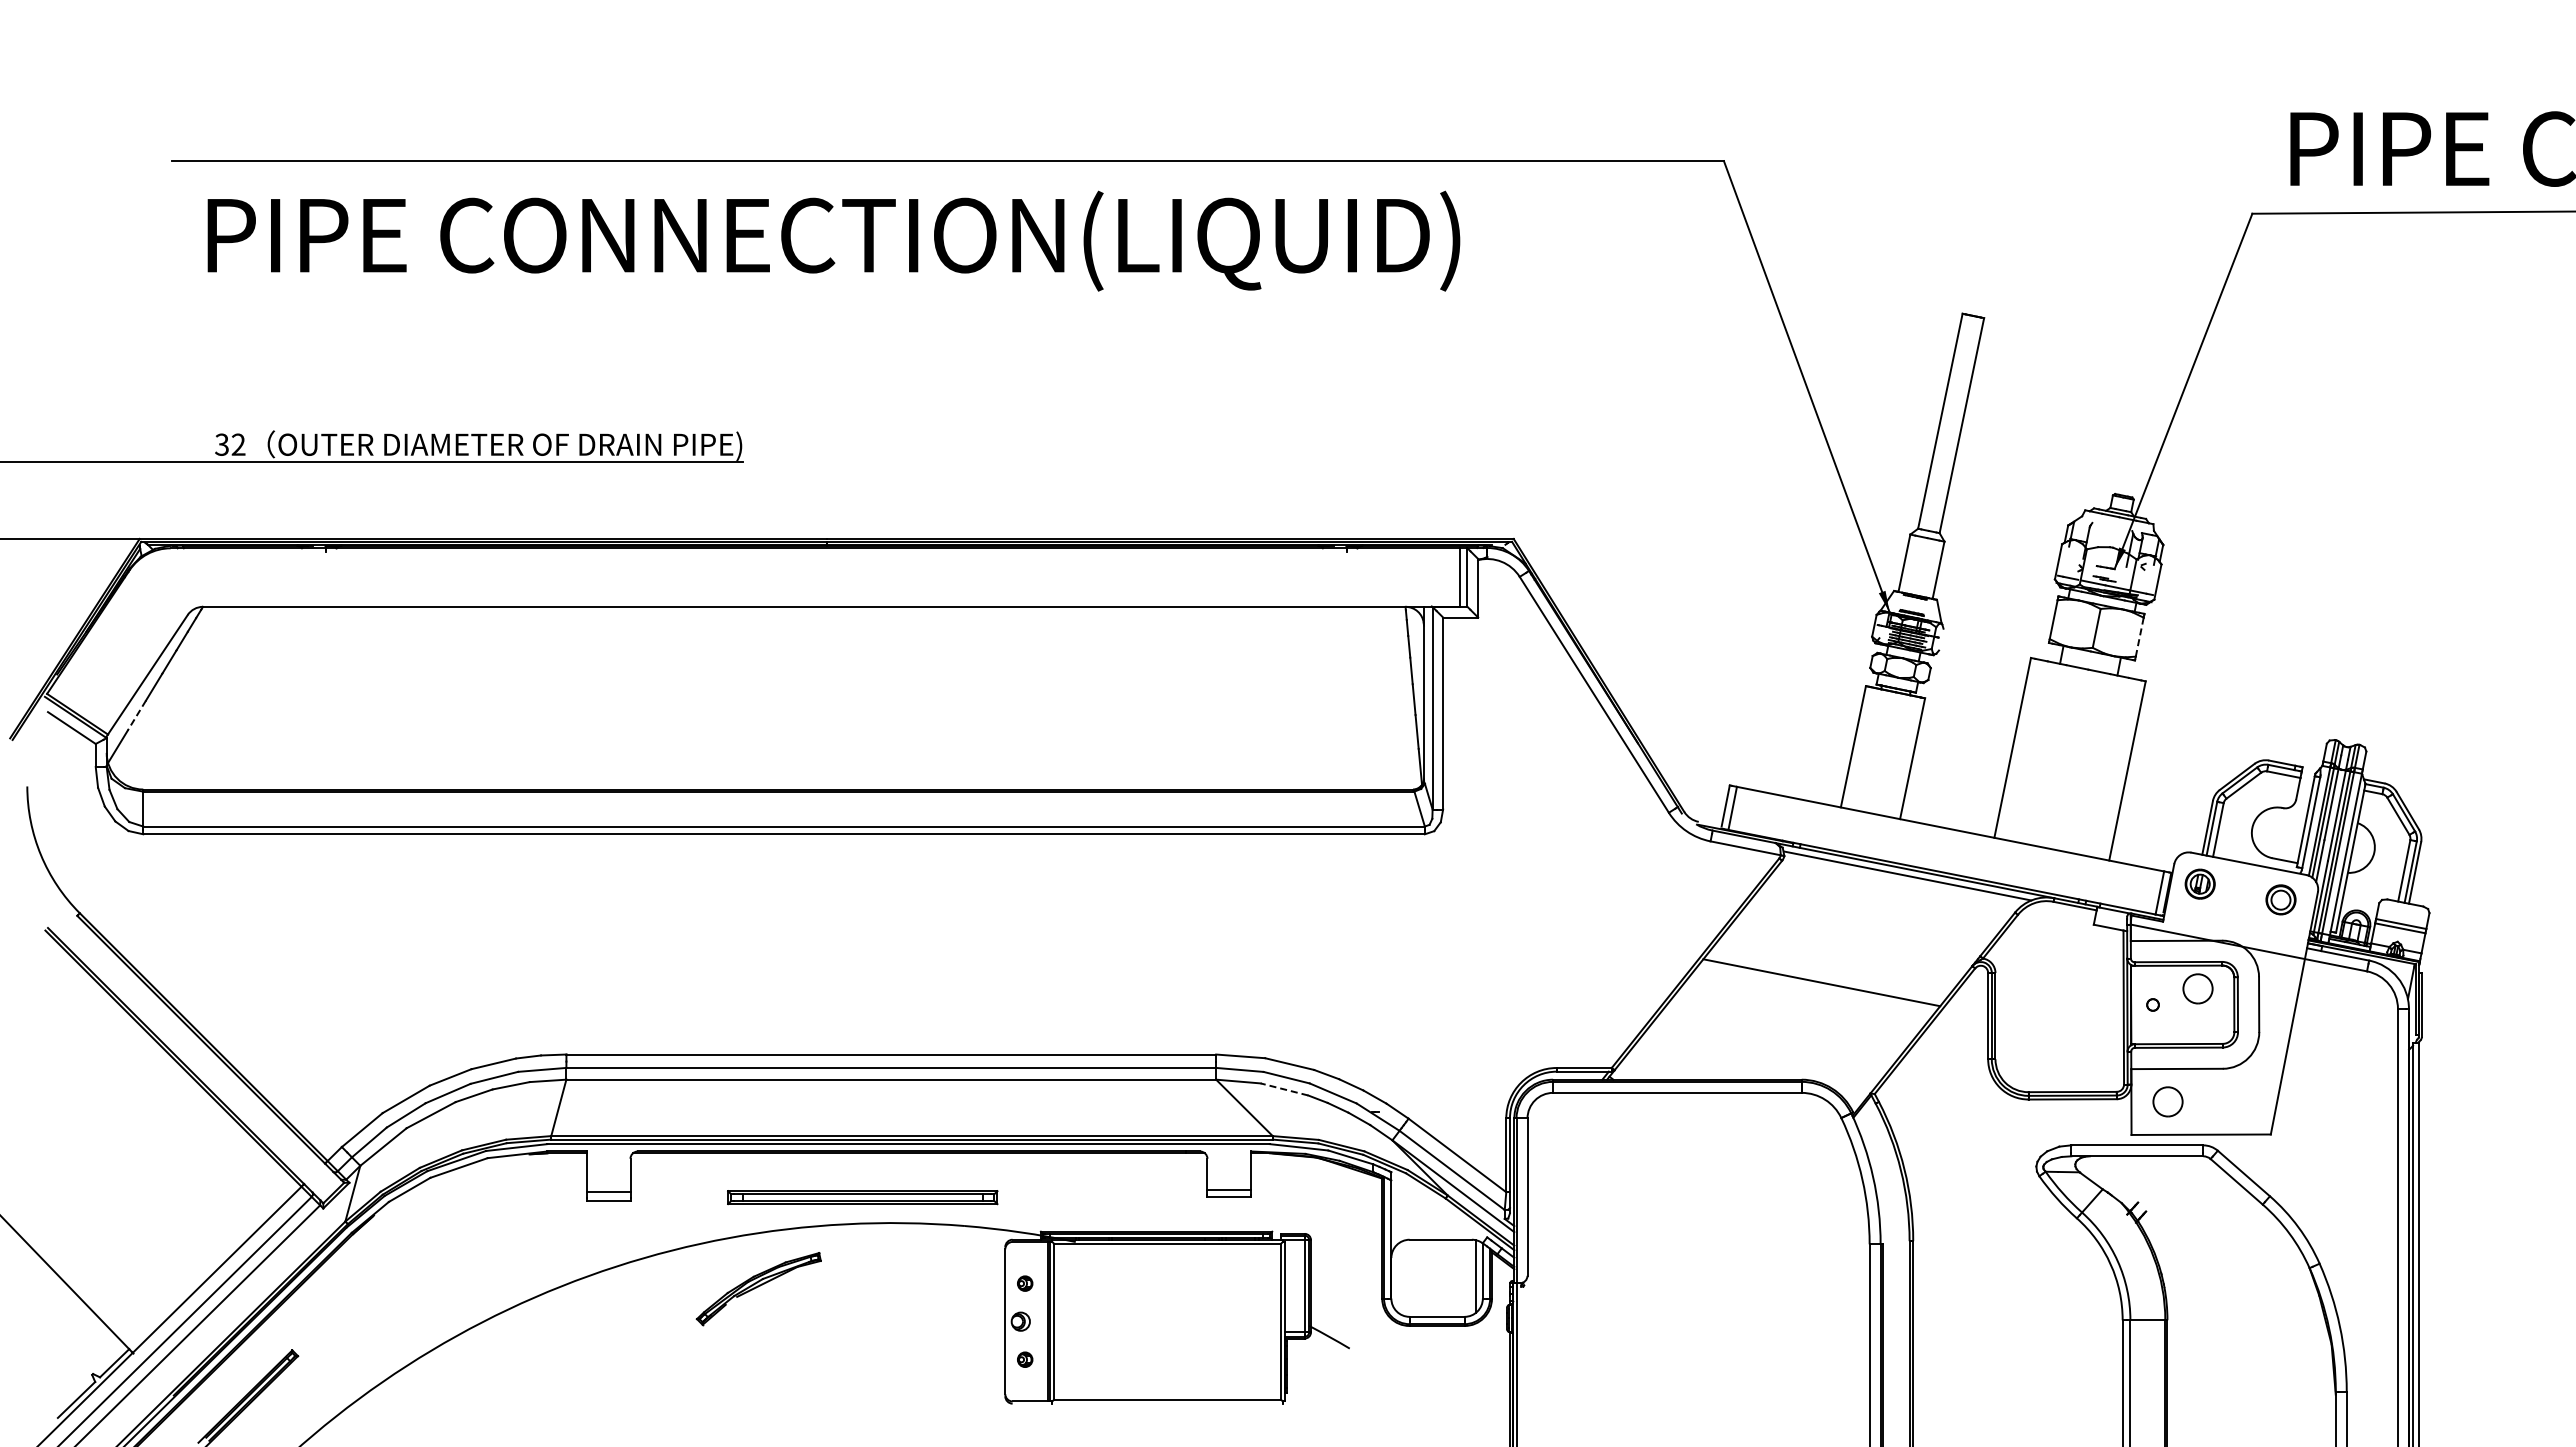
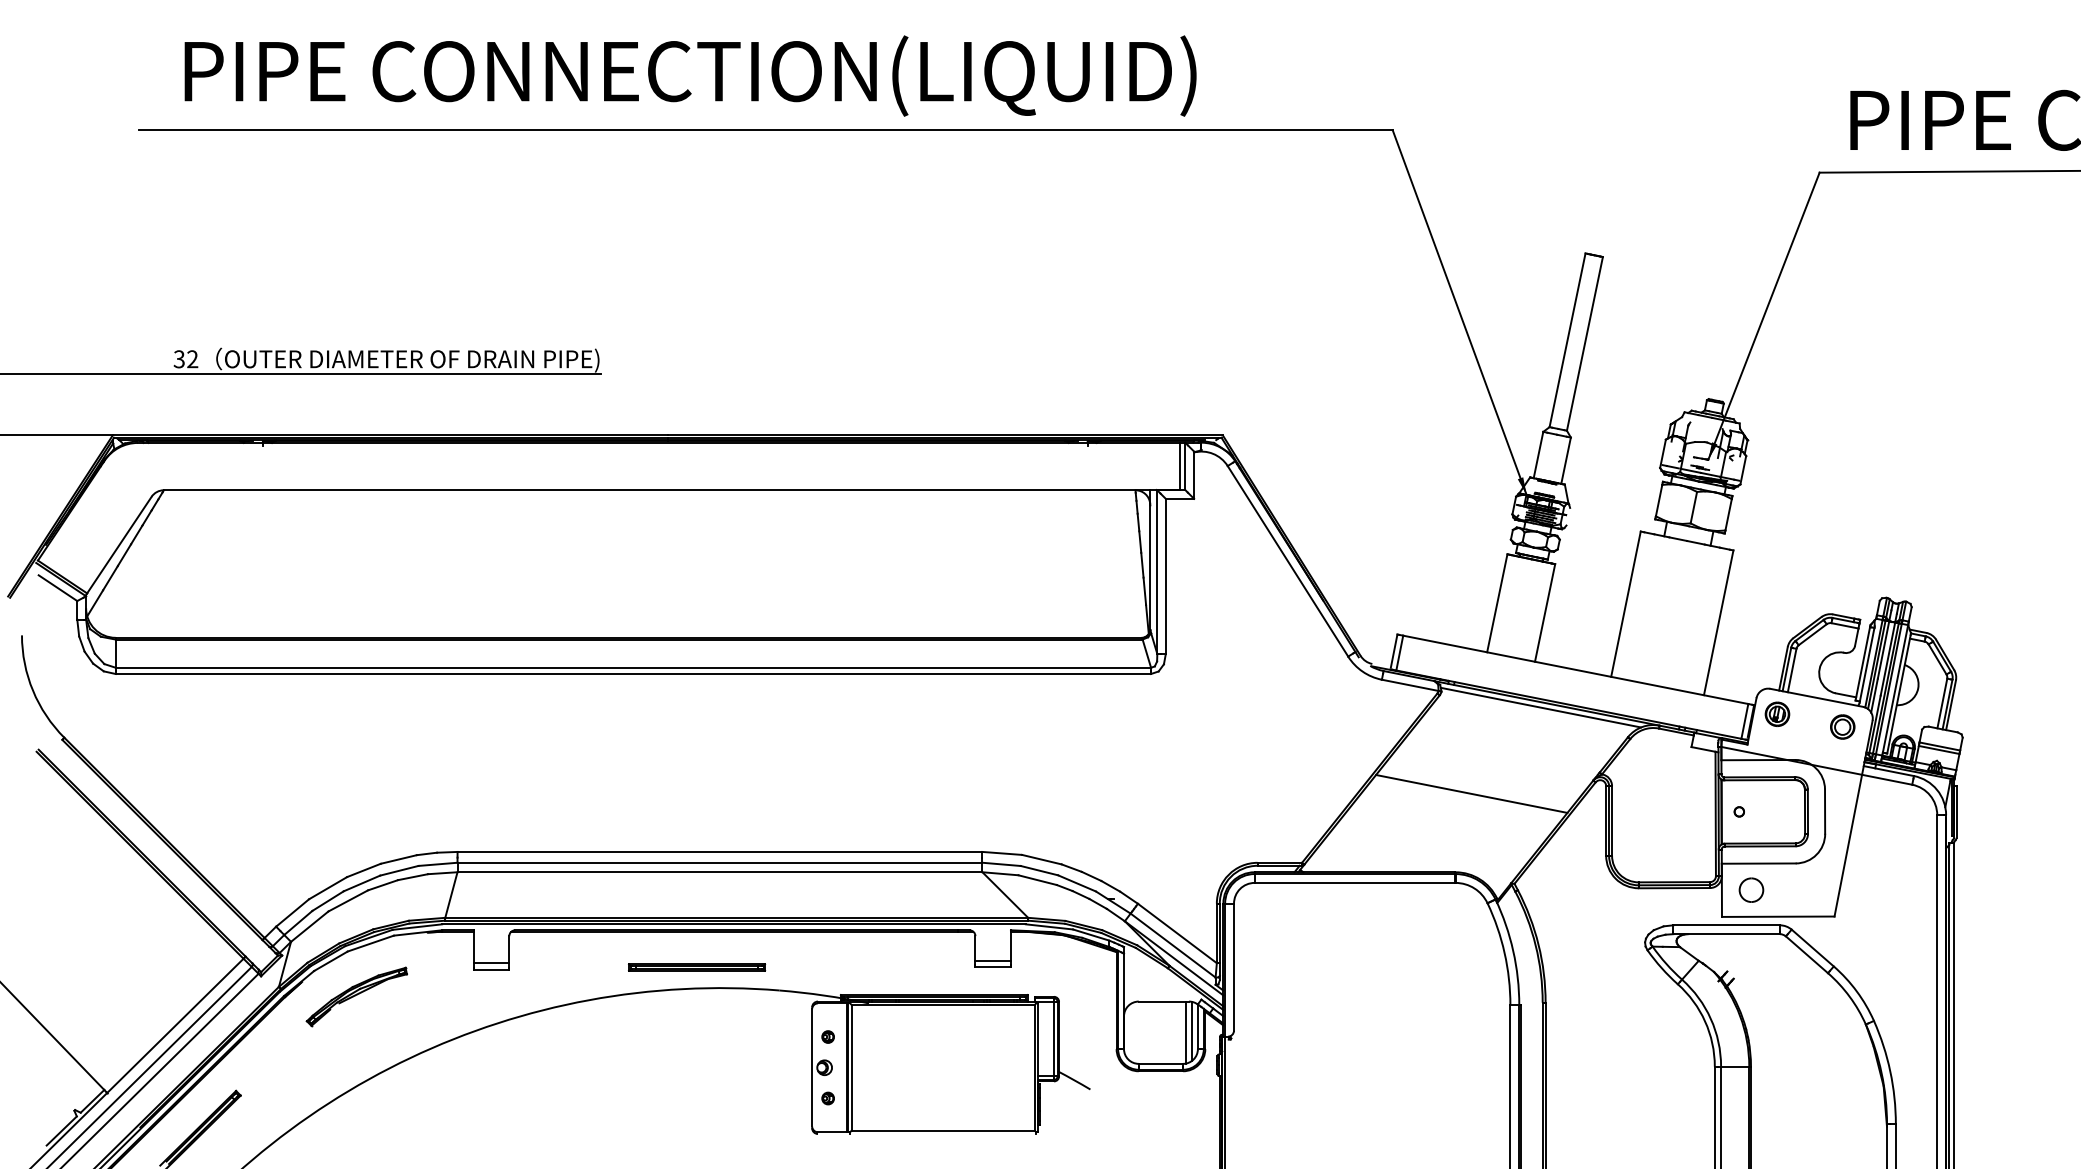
text: (833, 240) -> (690, 75), moved
line: (2139, 637) -> (1728, 515), dashed -> solid
line: (136, 715) -> (110, 578), dashed -> solid
part: (2197, 988) -> (1775, 798), removed
line: (1284, 1089) -> (1037, 880), dashed -> solid
part: (862, 1197) -> (696, 967), size x0.62
line: (1467, 1277) -> (1185, 1032), added
part: (758, 1289) -> (356, 997), moved

